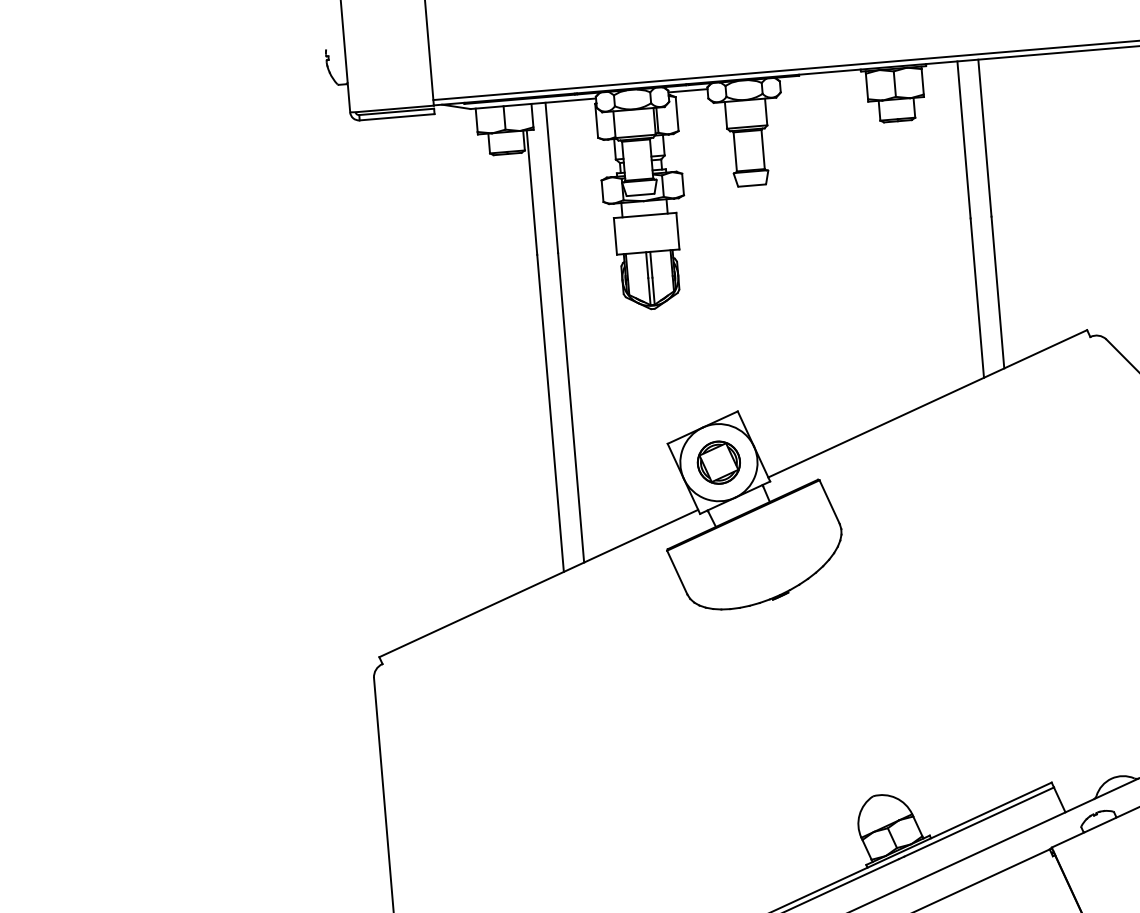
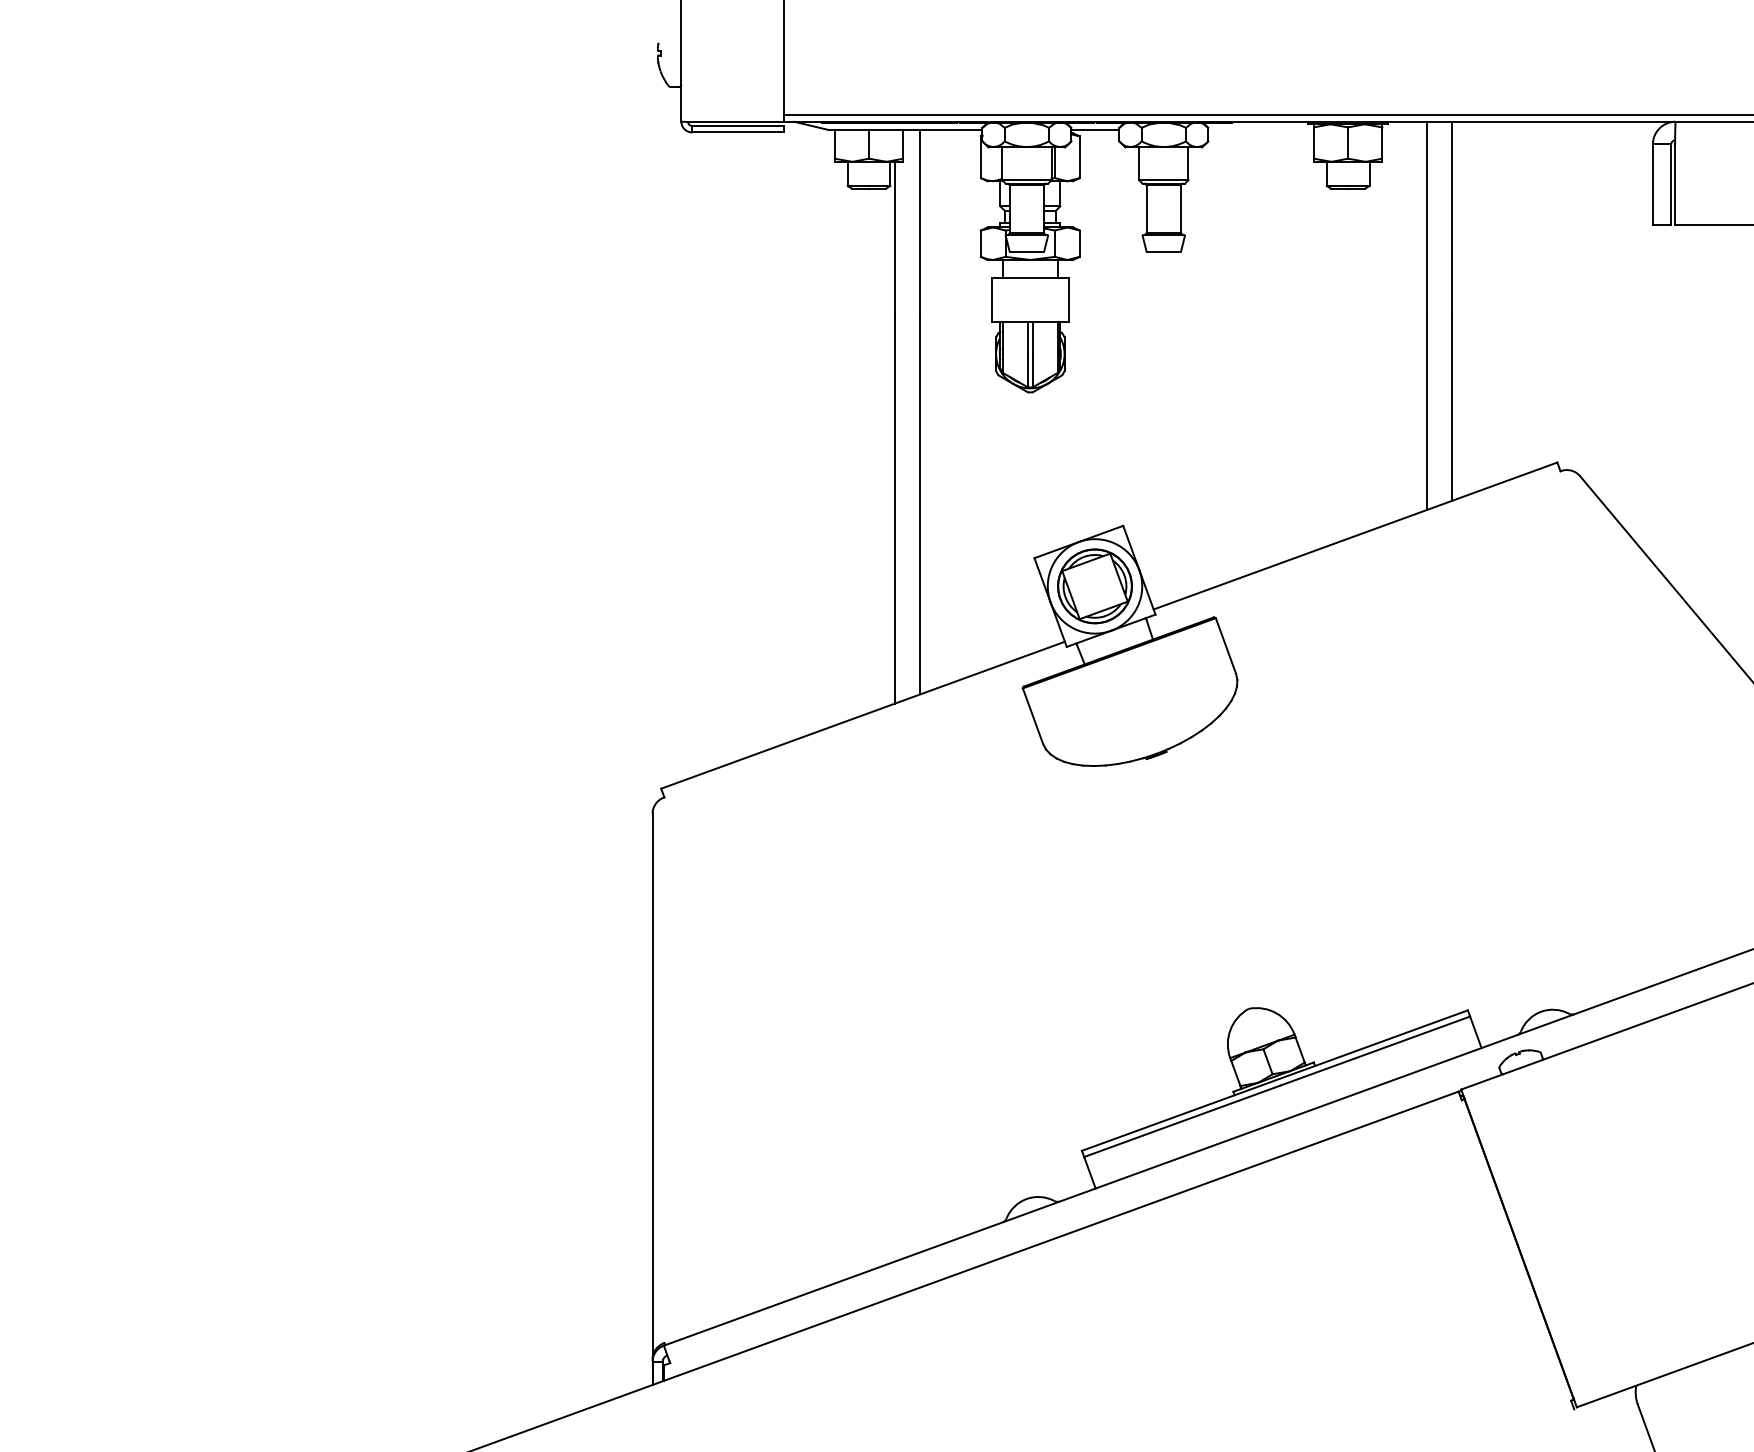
part: (718, 462) -> (1094, 586), size x1.43

